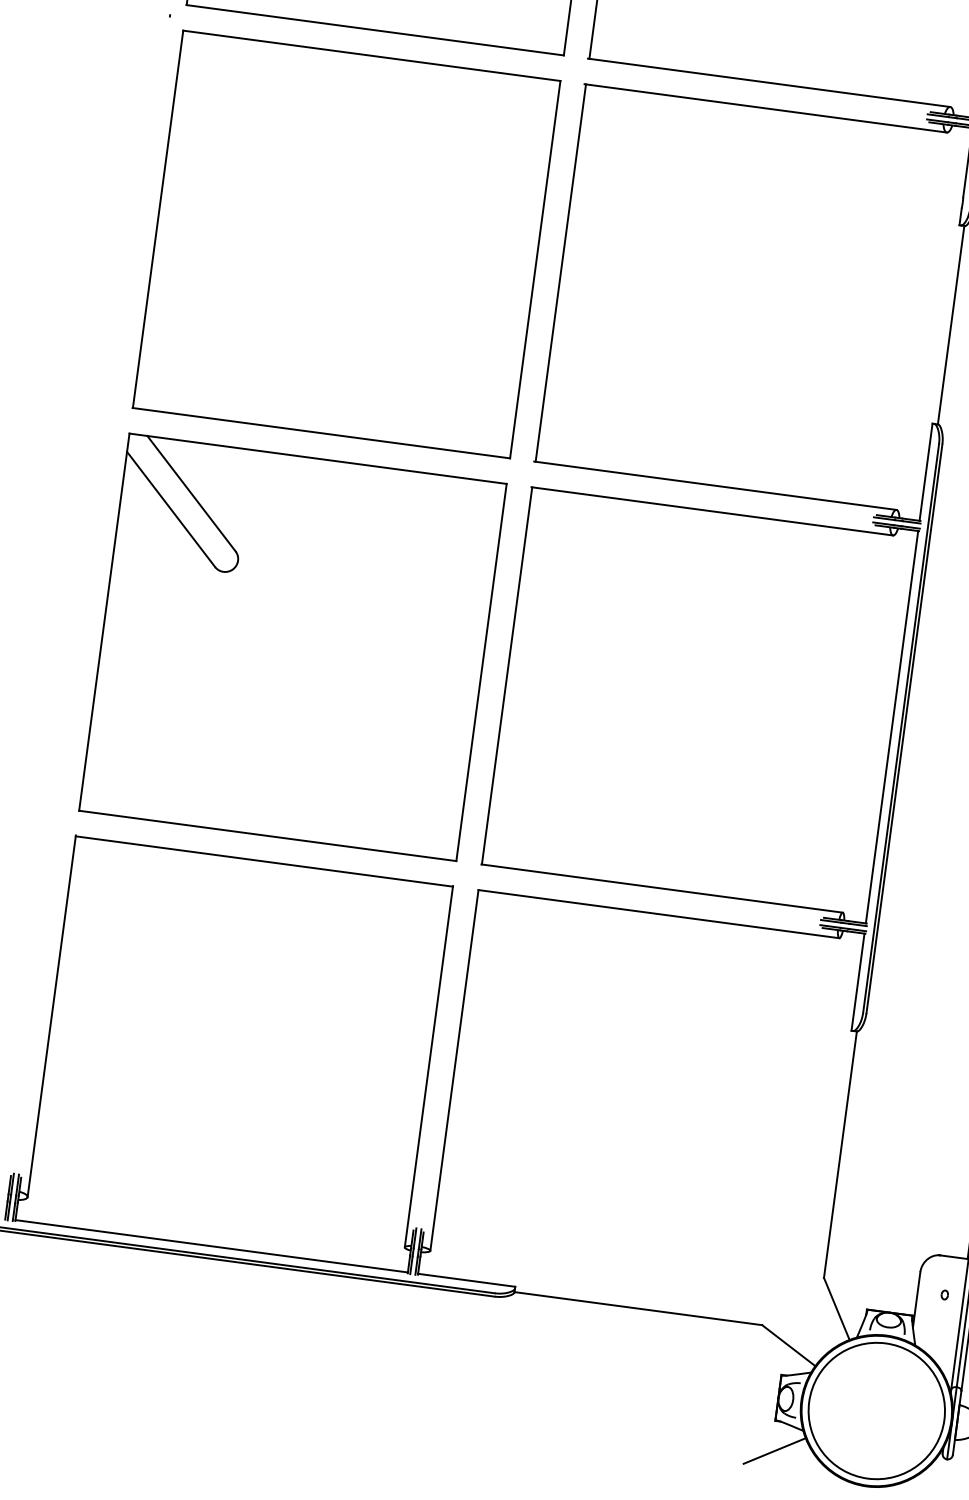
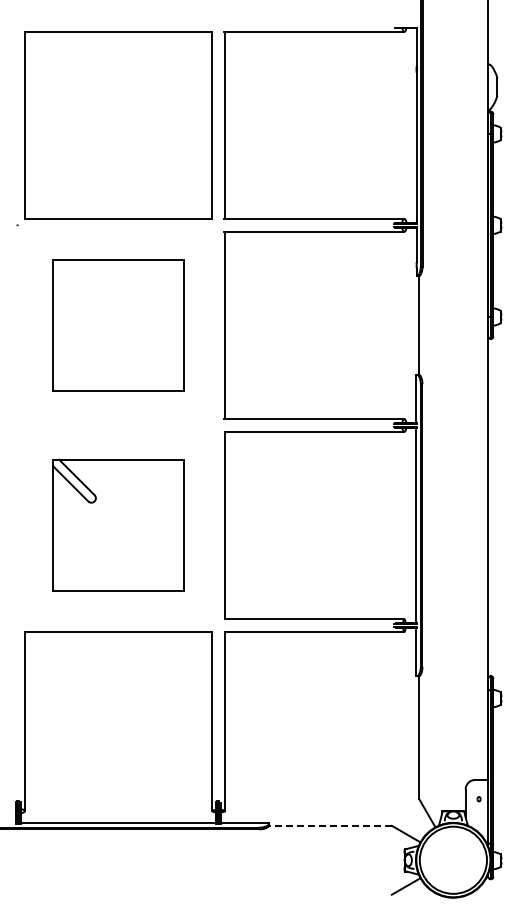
part: (346, 244) -> (118, 325), size x0.7
part: (292, 645) -> (118, 524), size x0.7
line: (638, 1307) -> (330, 825), solid -> dashed

